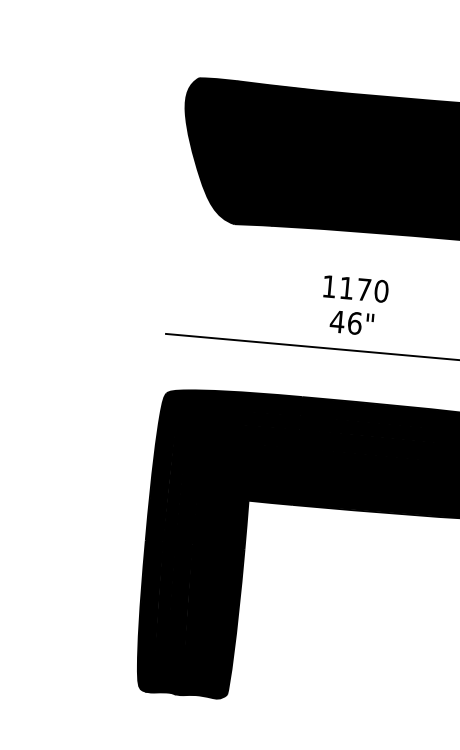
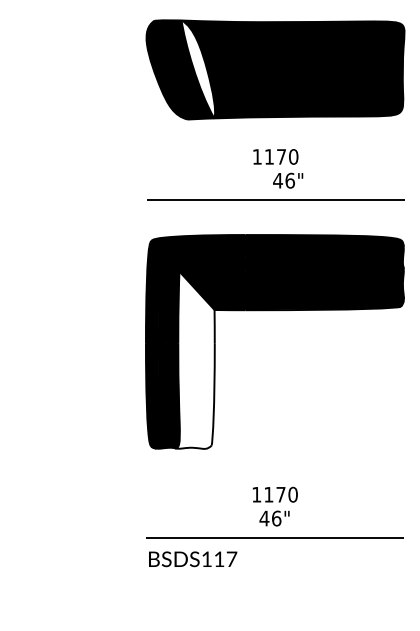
fill: (256, 153) -> (198, 69), removed
text: (352, 322) -> (288, 180), moved
fill: (213, 569) -> (194, 359), removed

